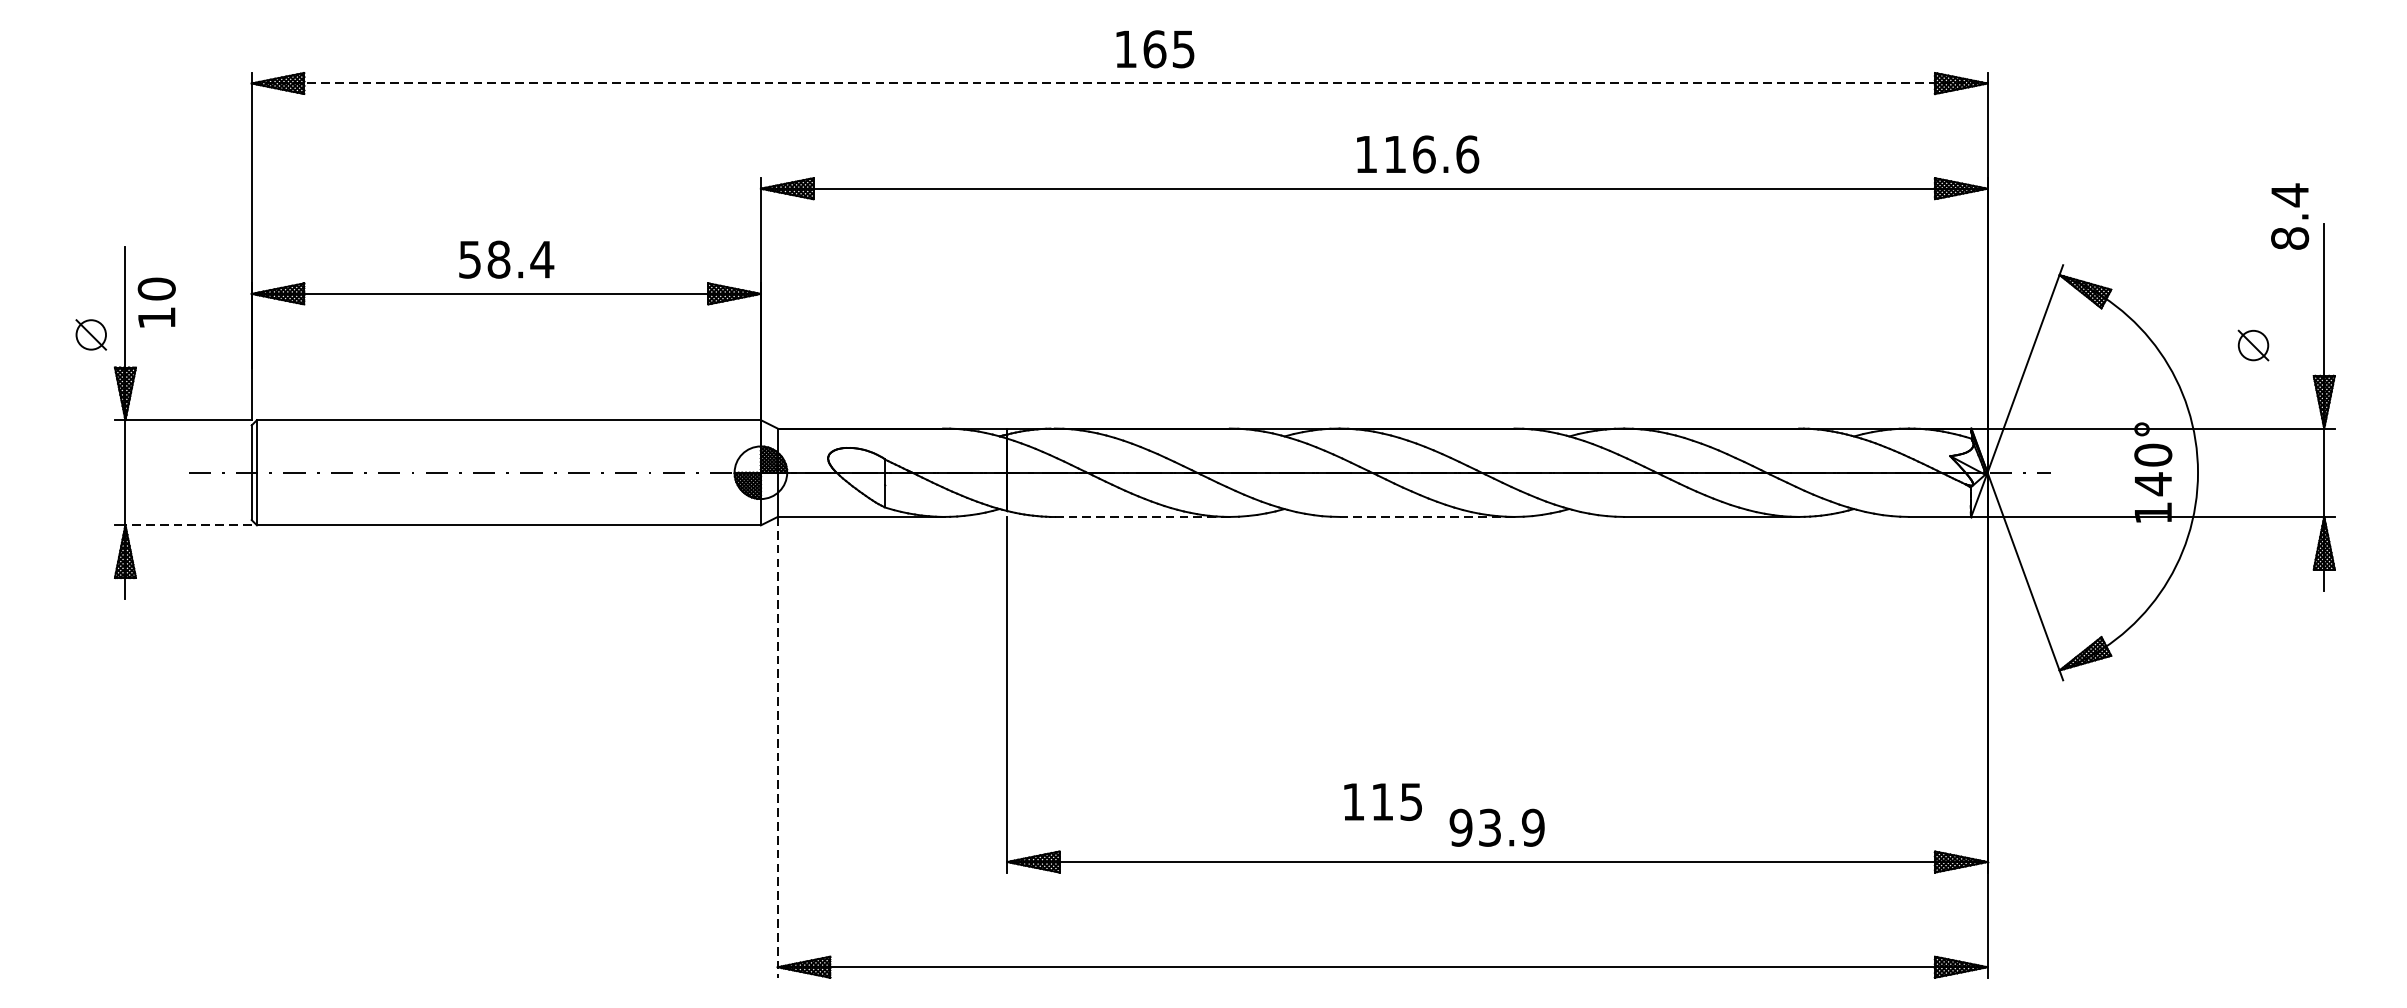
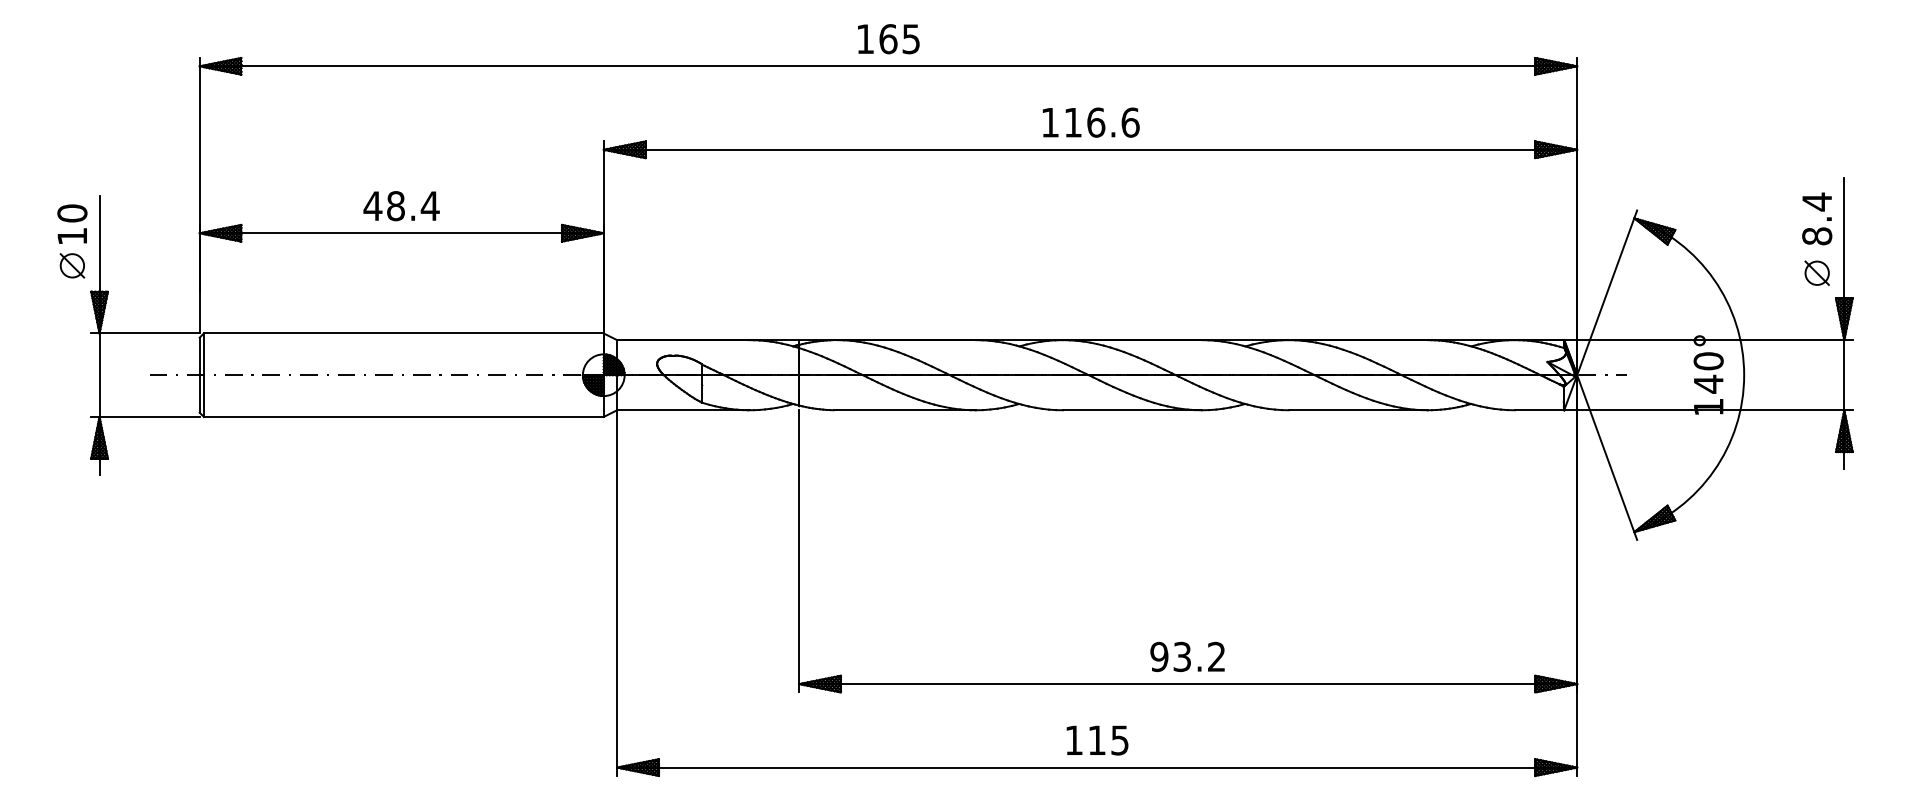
text: (1154, 49) -> (888, 39), moved
line: (1119, 83) -> (888, 66), dashed -> solid
text: (1417, 154) -> (1090, 122), moved
text: (2290, 216) -> (1817, 218), moved
text: (469, 260) -> (372, 206), 58.4 -> 48.4
text: (156, 301) -> (72, 223), moved
part: (2252, 344) -> (1816, 272), moved
line: (1142, 517) -> (906, 410), dashed -> solid
line: (1427, 517) -> (1132, 410), dashed -> solid
line: (188, 524) -> (149, 416), dashed -> solid
line: (778, 747) -> (617, 593), dashed -> solid
text: (1383, 802) -> (1097, 740), moved
text: (1533, 828) -> (1216, 657), 93.9 -> 93.2

